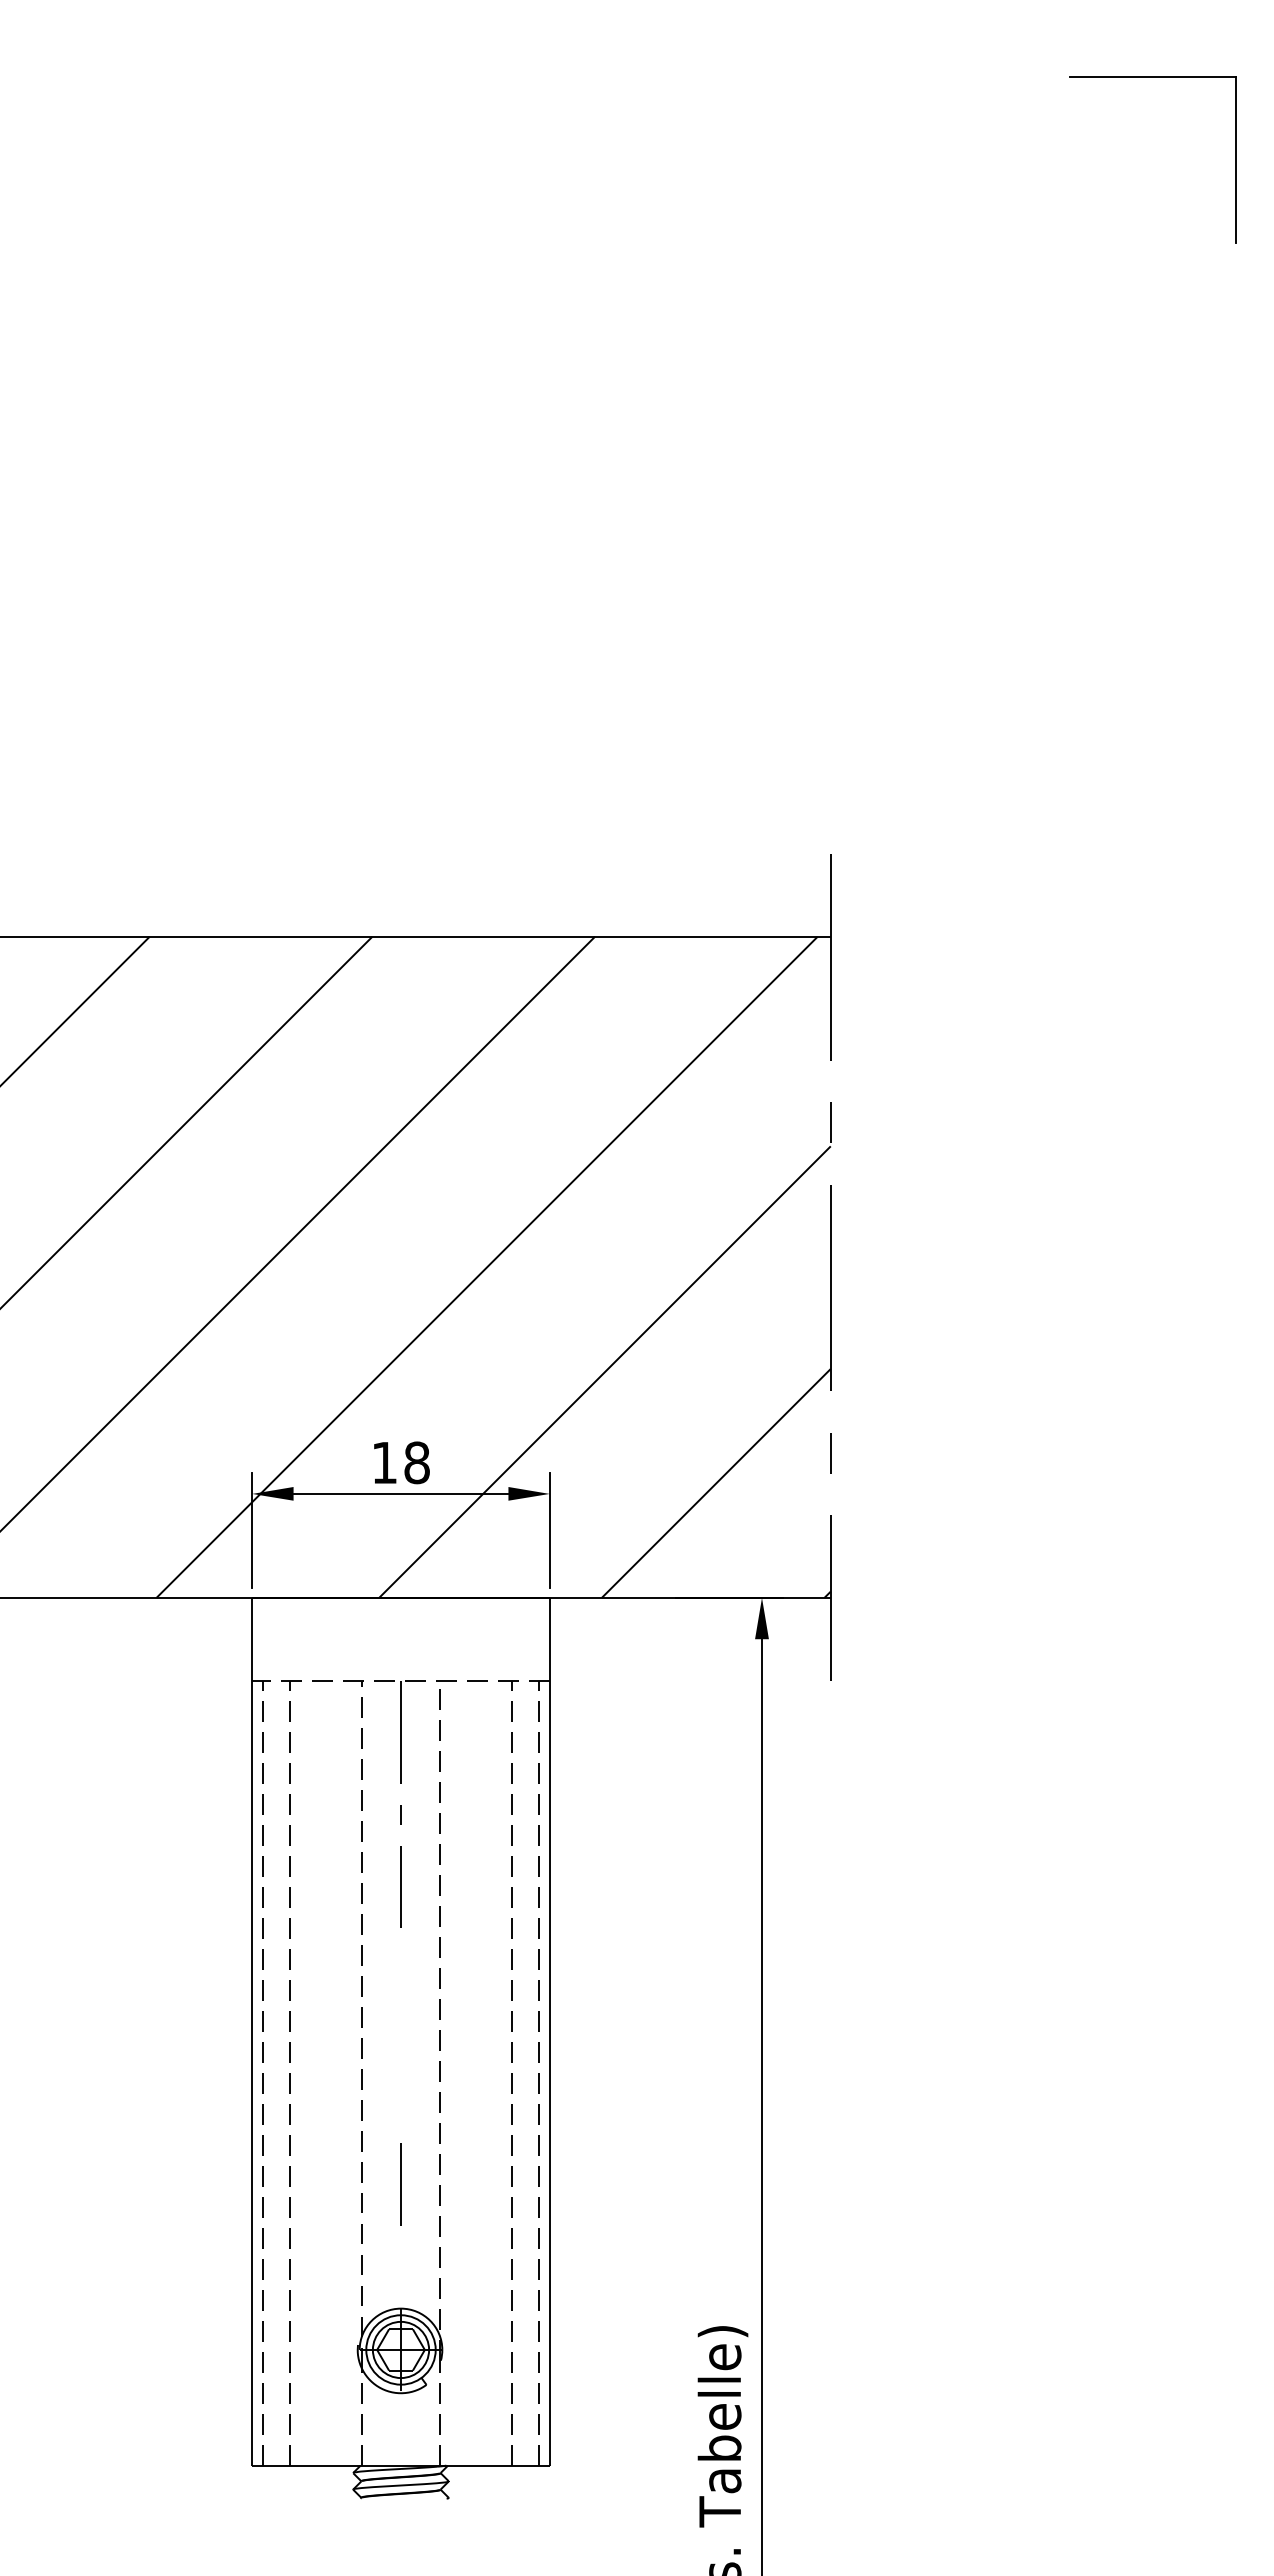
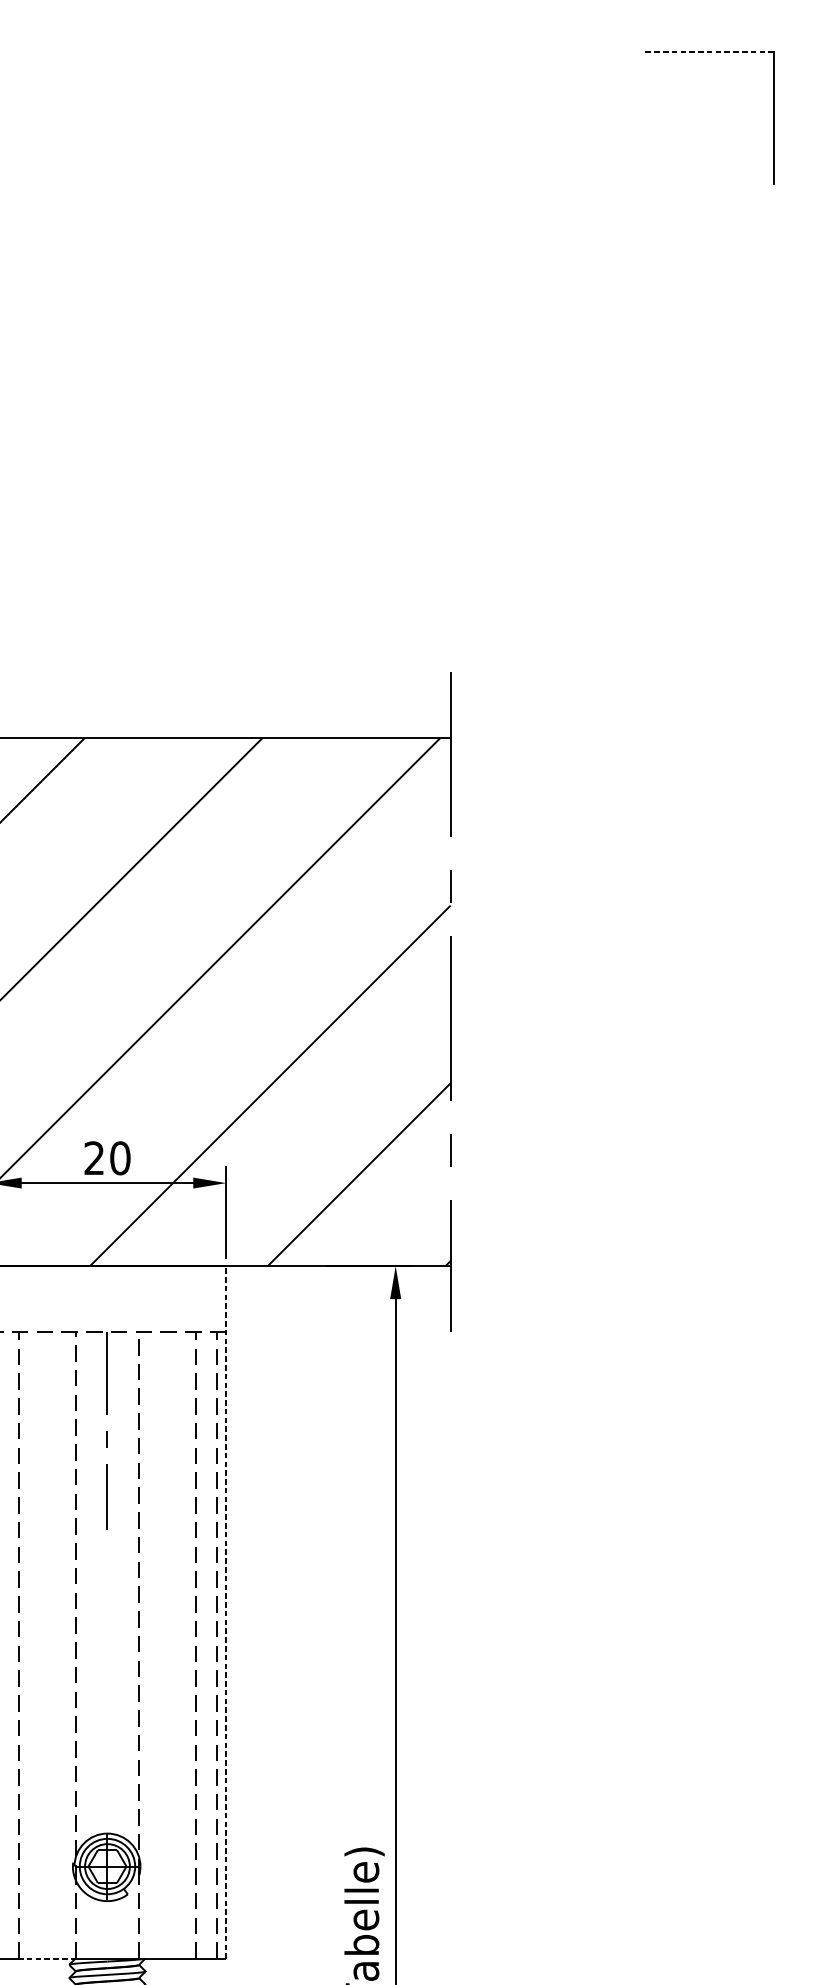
line: (1153, 77) -> (708, 52), solid -> dashed
text: (400, 1462) -> (107, 1158), 18 -> 20
line: (549, 2031) -> (226, 1612), solid -> dashed
line: (401, 2184) -> (107, 1734), removed
line: (326, 2465) -> (48, 1958), solid -> dashed

